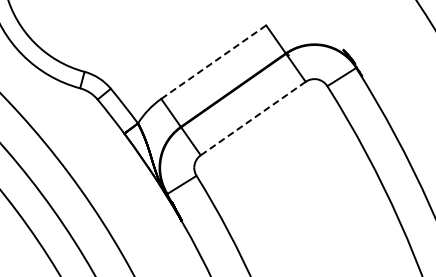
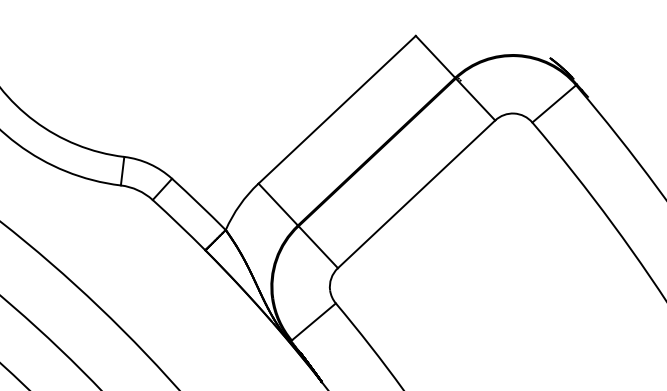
line: (214, 61) -> (338, 108), dashed -> solid
line: (252, 118) -> (415, 194), dashed -> solid

